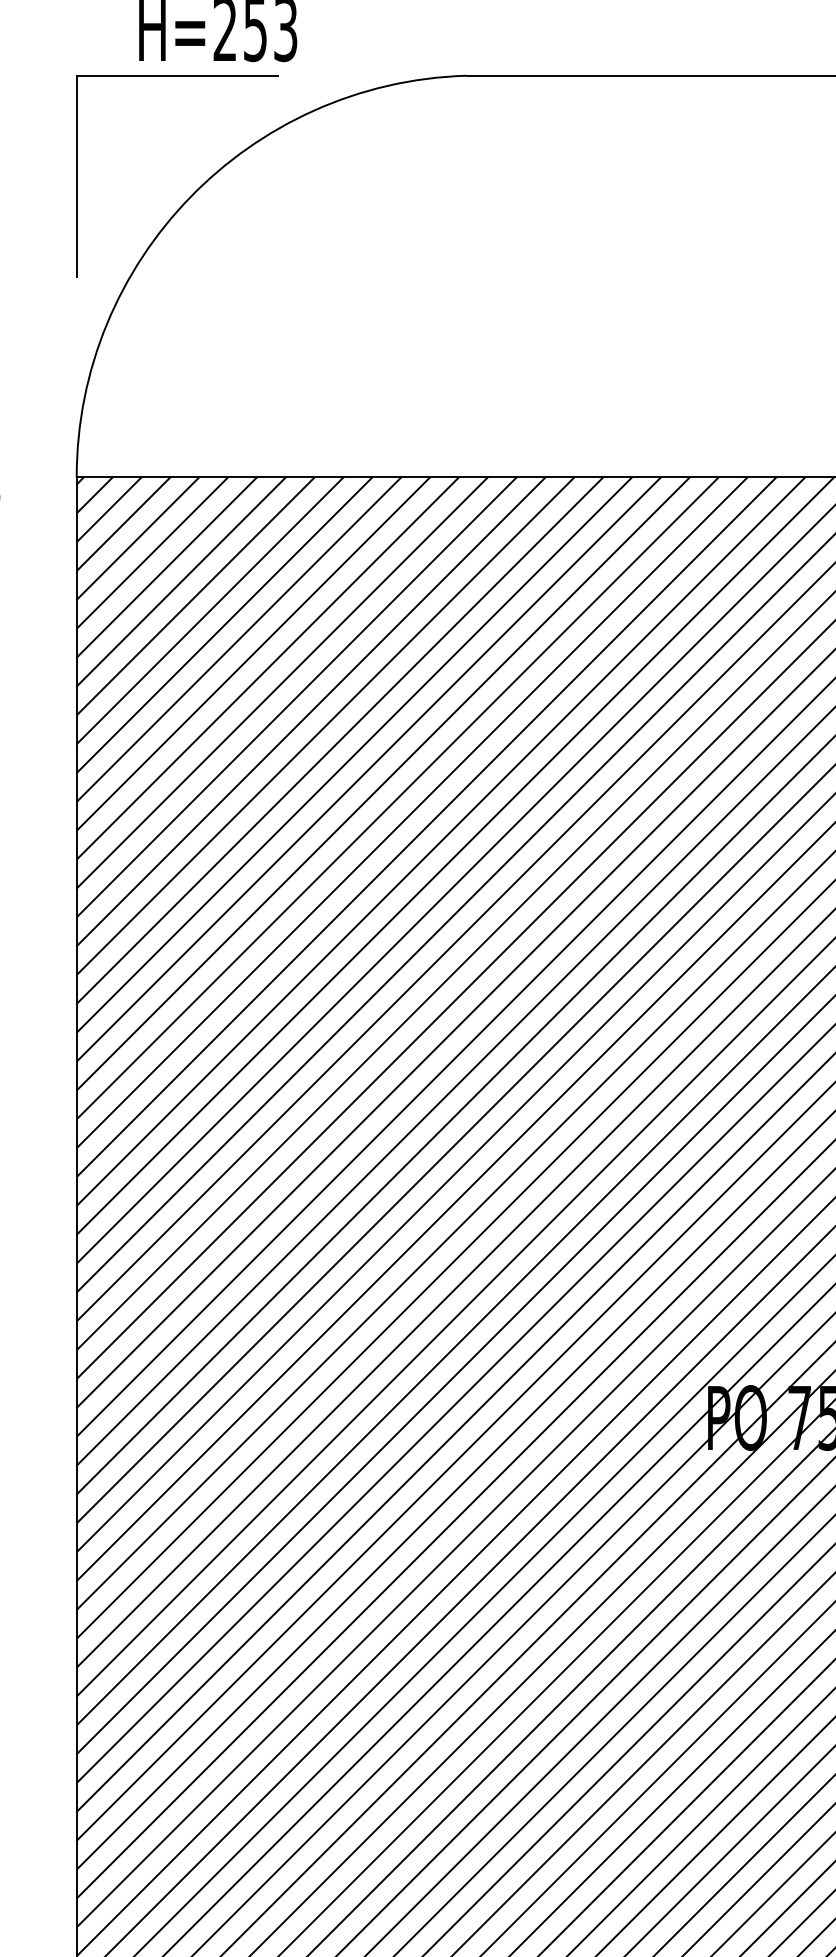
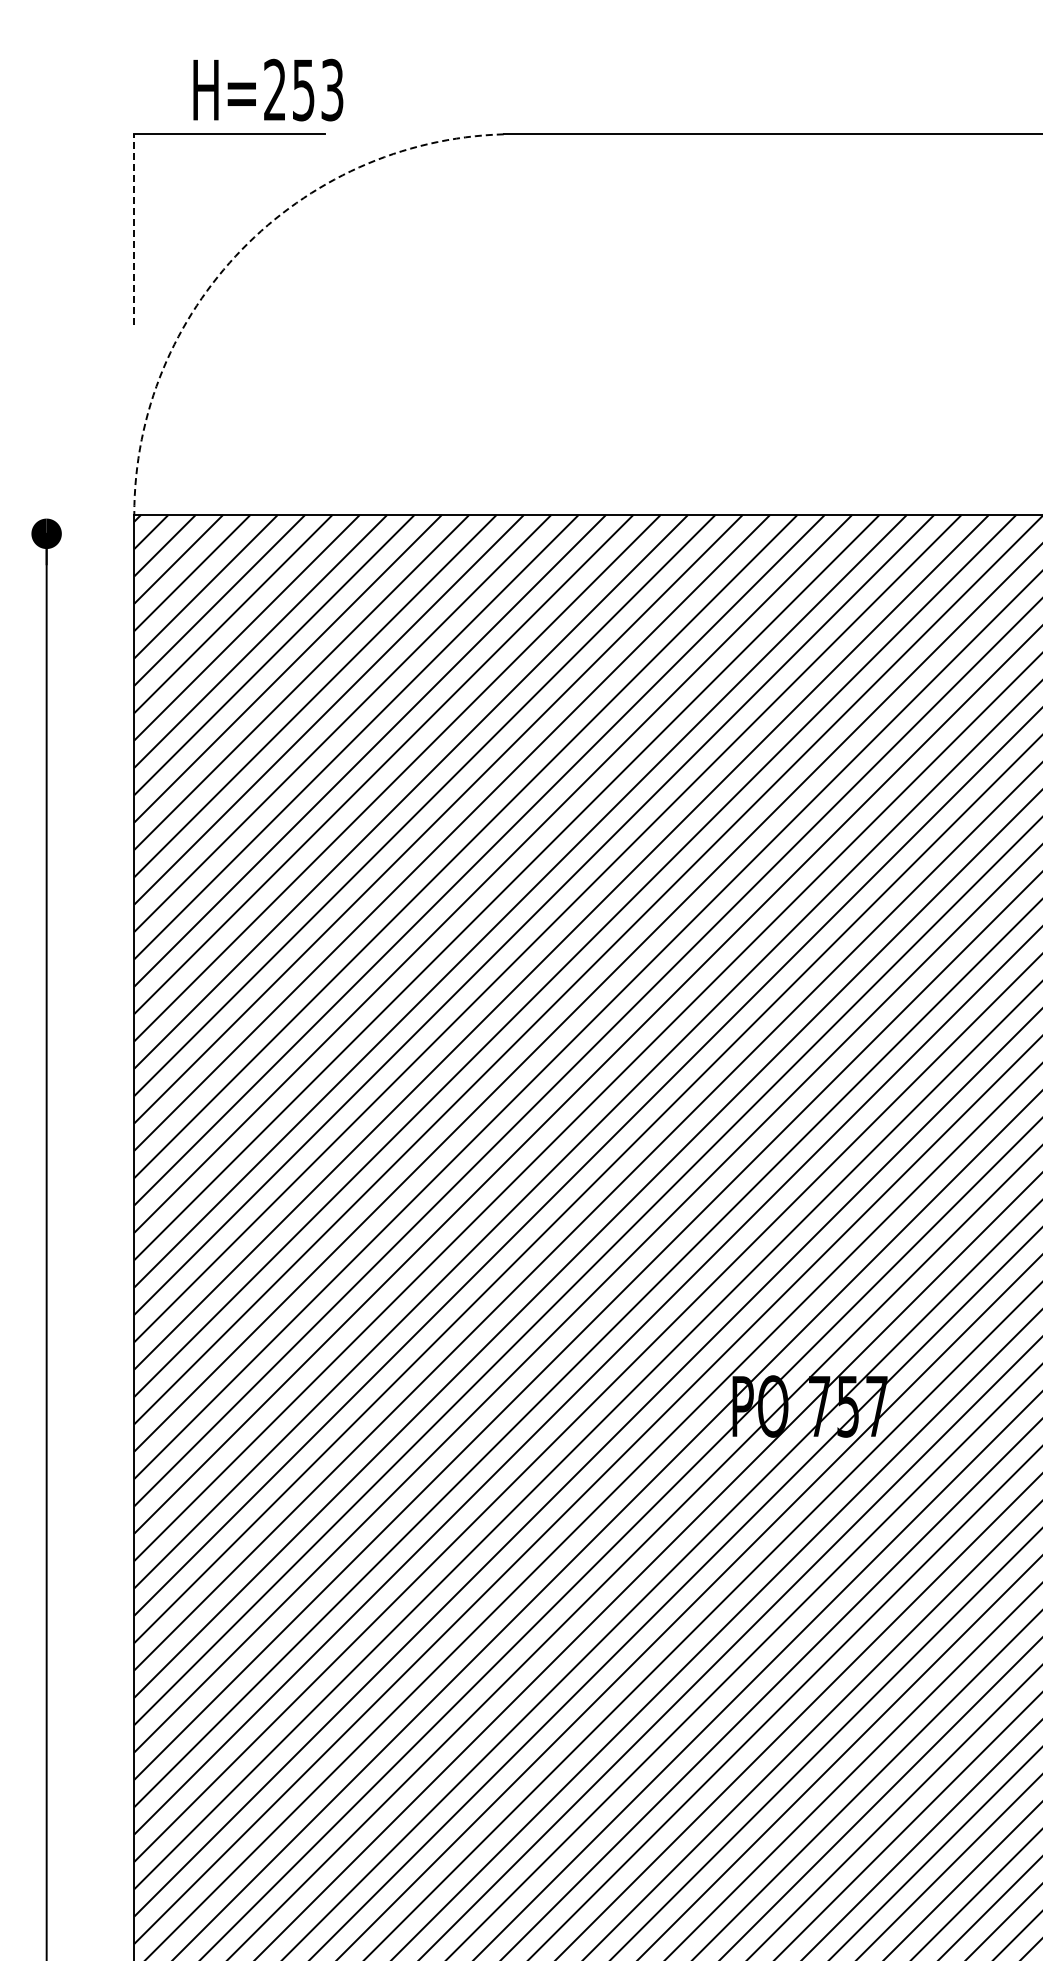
line: (76, 176) -> (134, 229), solid -> dashed
arc: (189, 197) -> (241, 249), solid -> dashed

